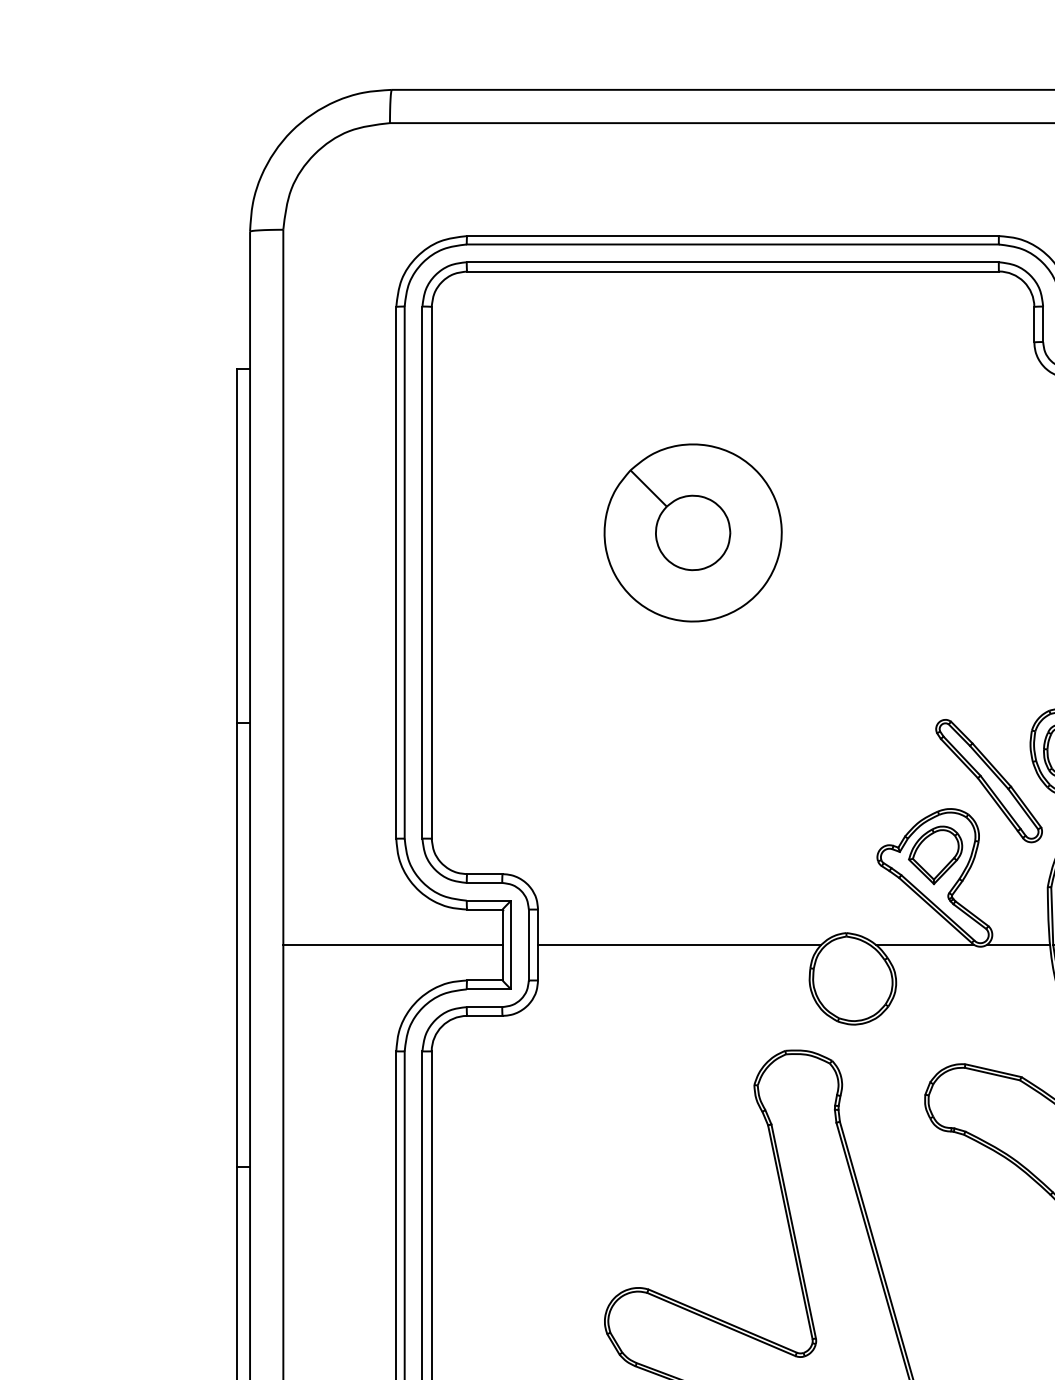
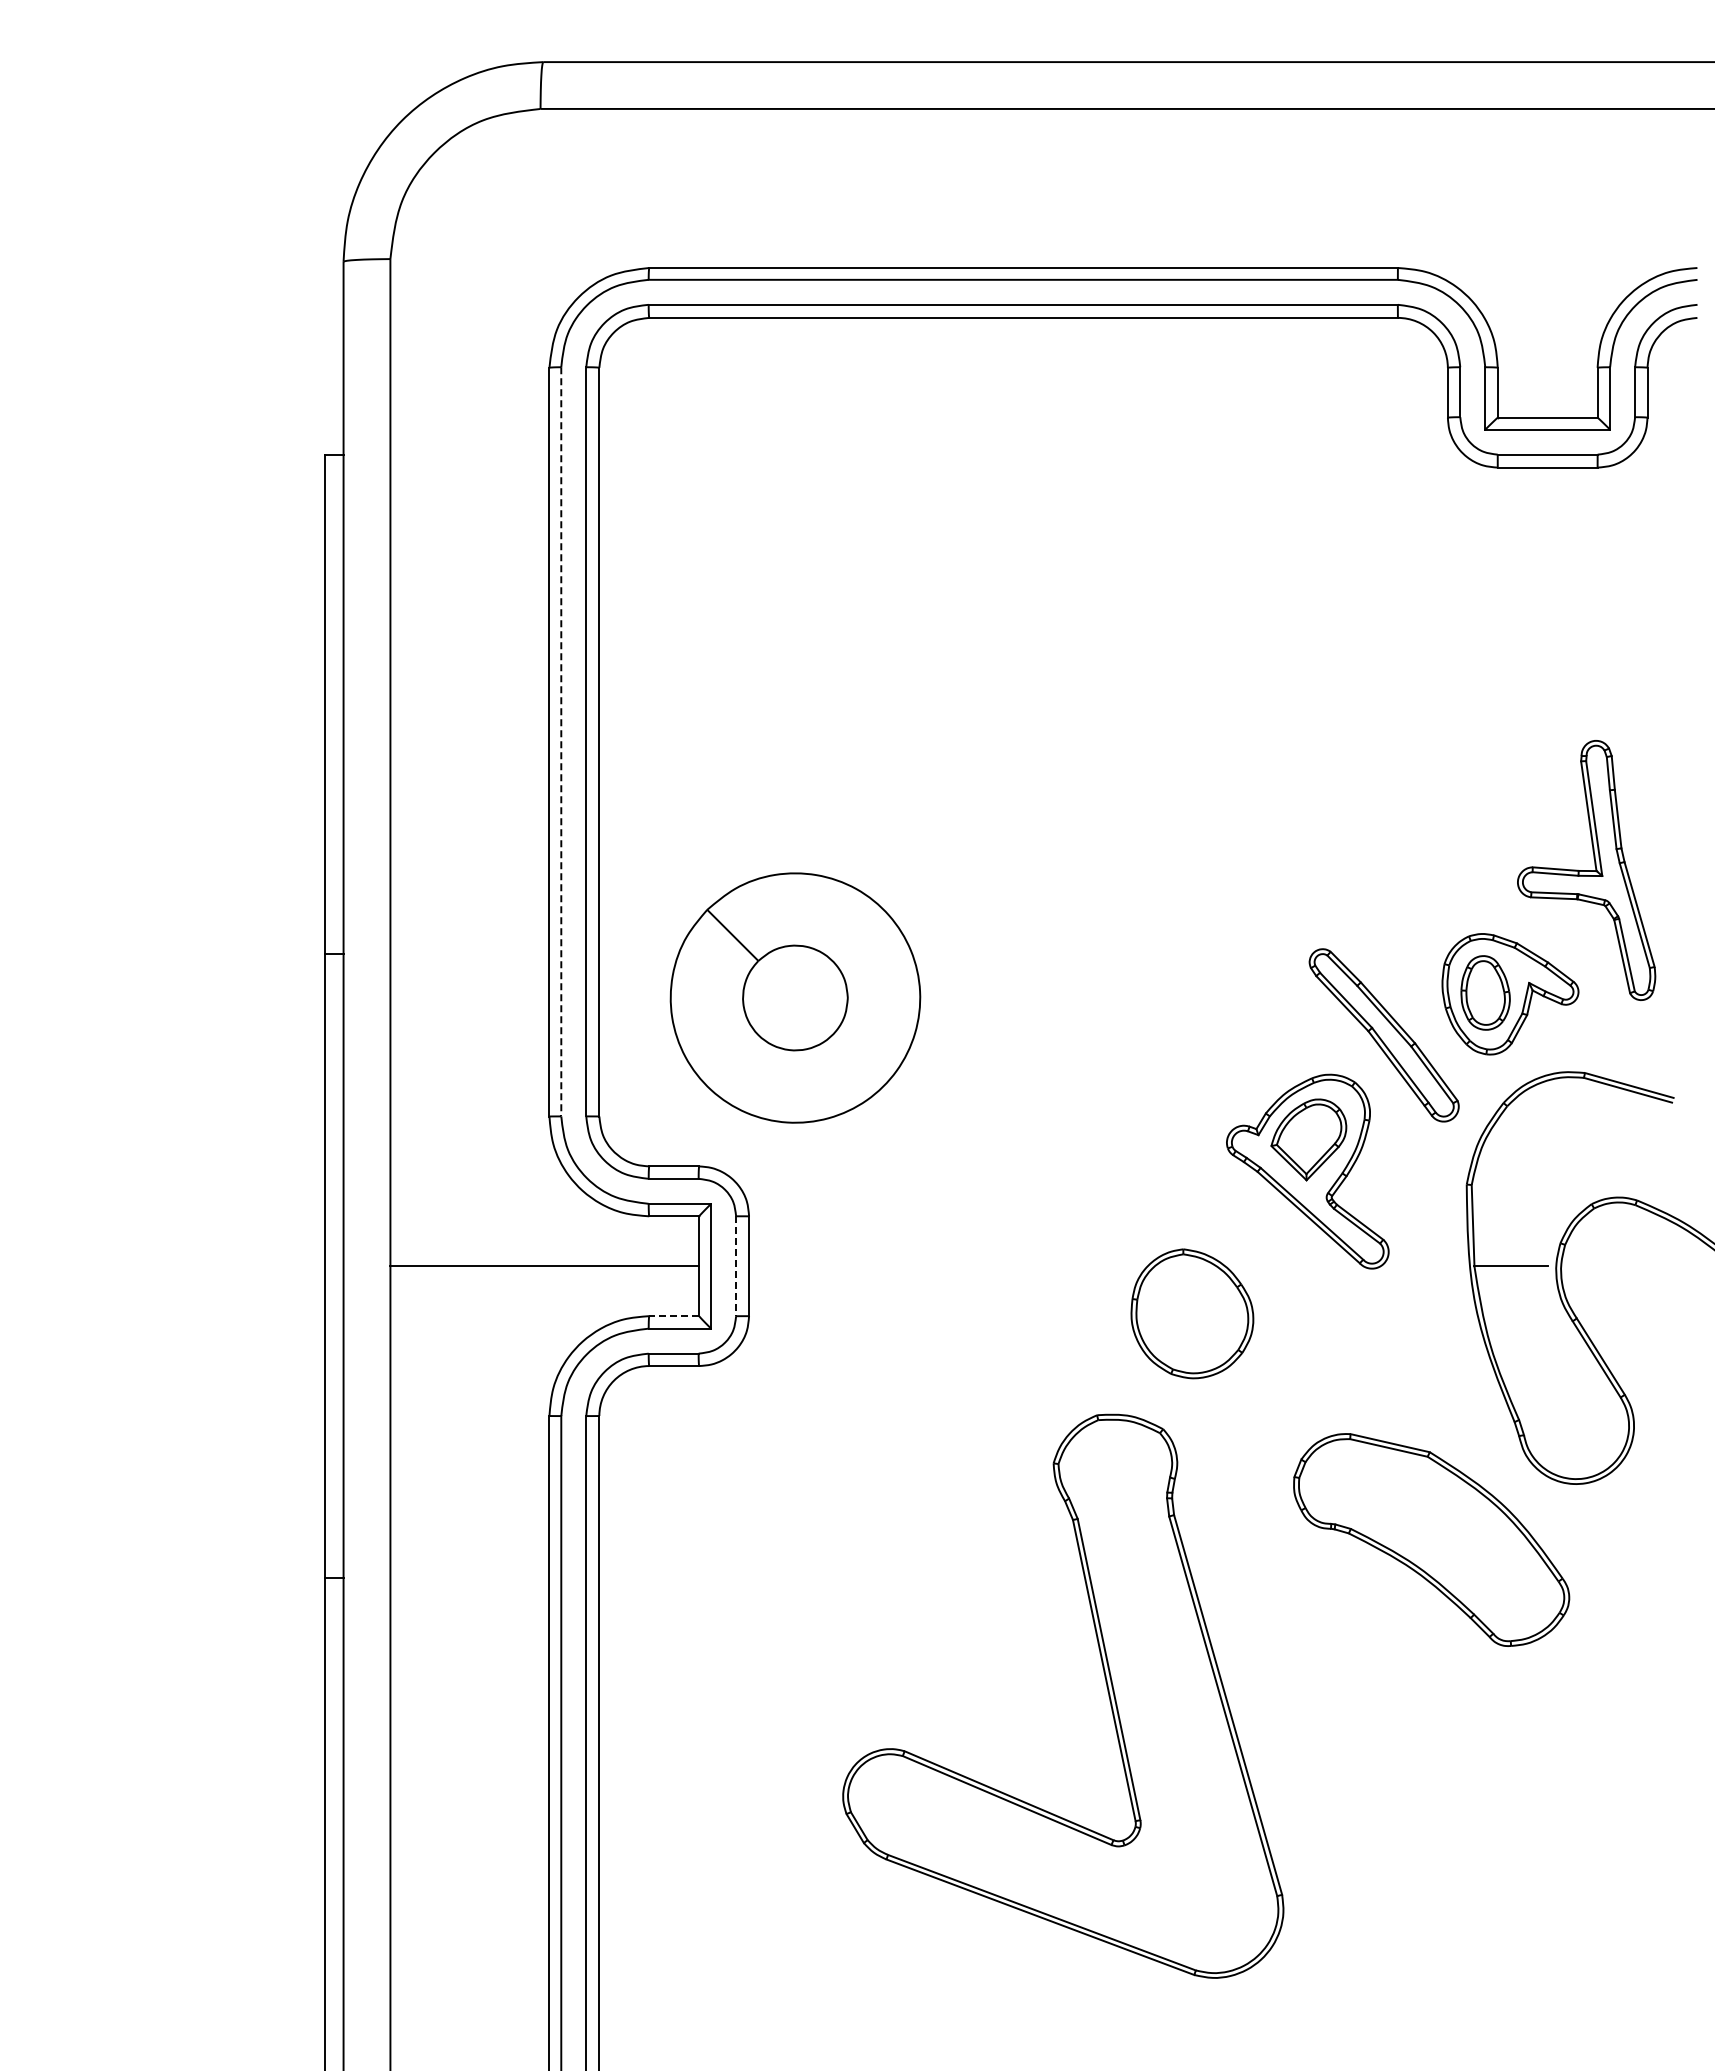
part: (693, 532) -> (795, 997), moved
line: (404, 572) -> (561, 741), solid -> dashed
line: (529, 945) -> (736, 1266), solid -> dashed
line: (679, 945) -> (948, 1266), removed
line: (925, 945) -> (1294, 1266), removed
line: (1017, 945) -> (1424, 1266), removed
line: (485, 980) -> (674, 1316), solid -> dashed

